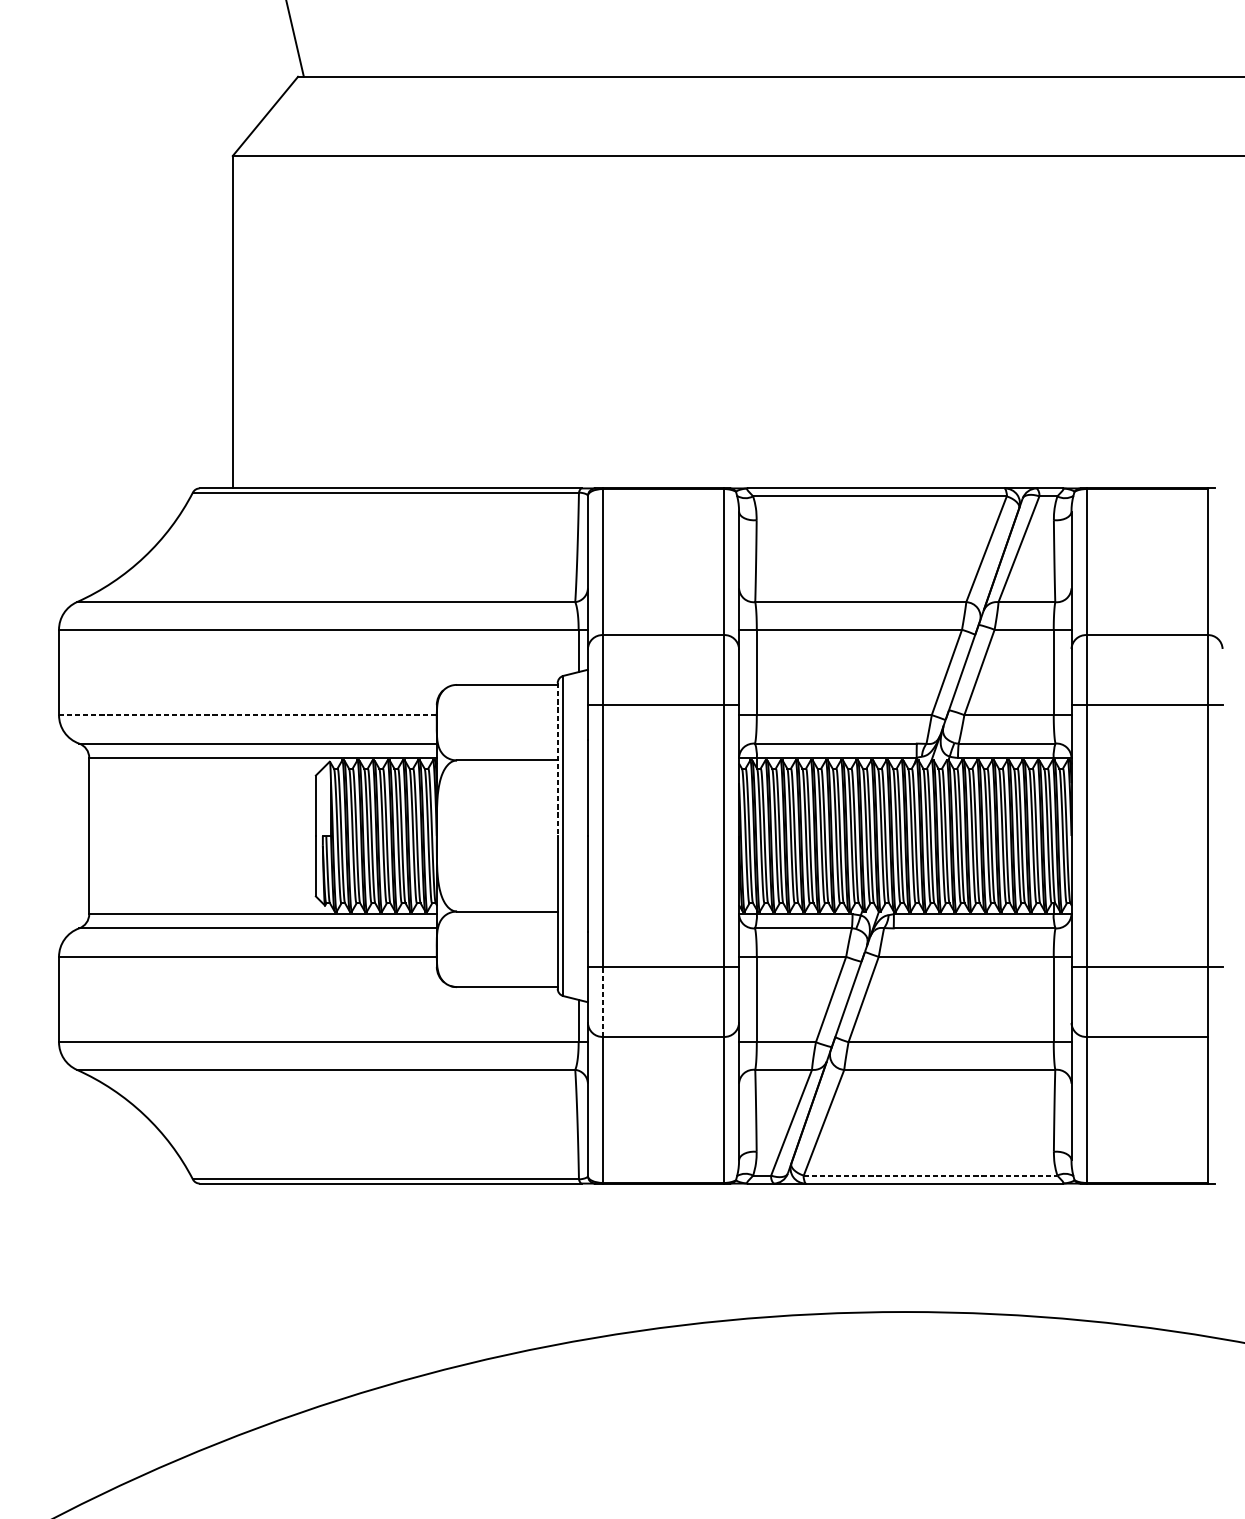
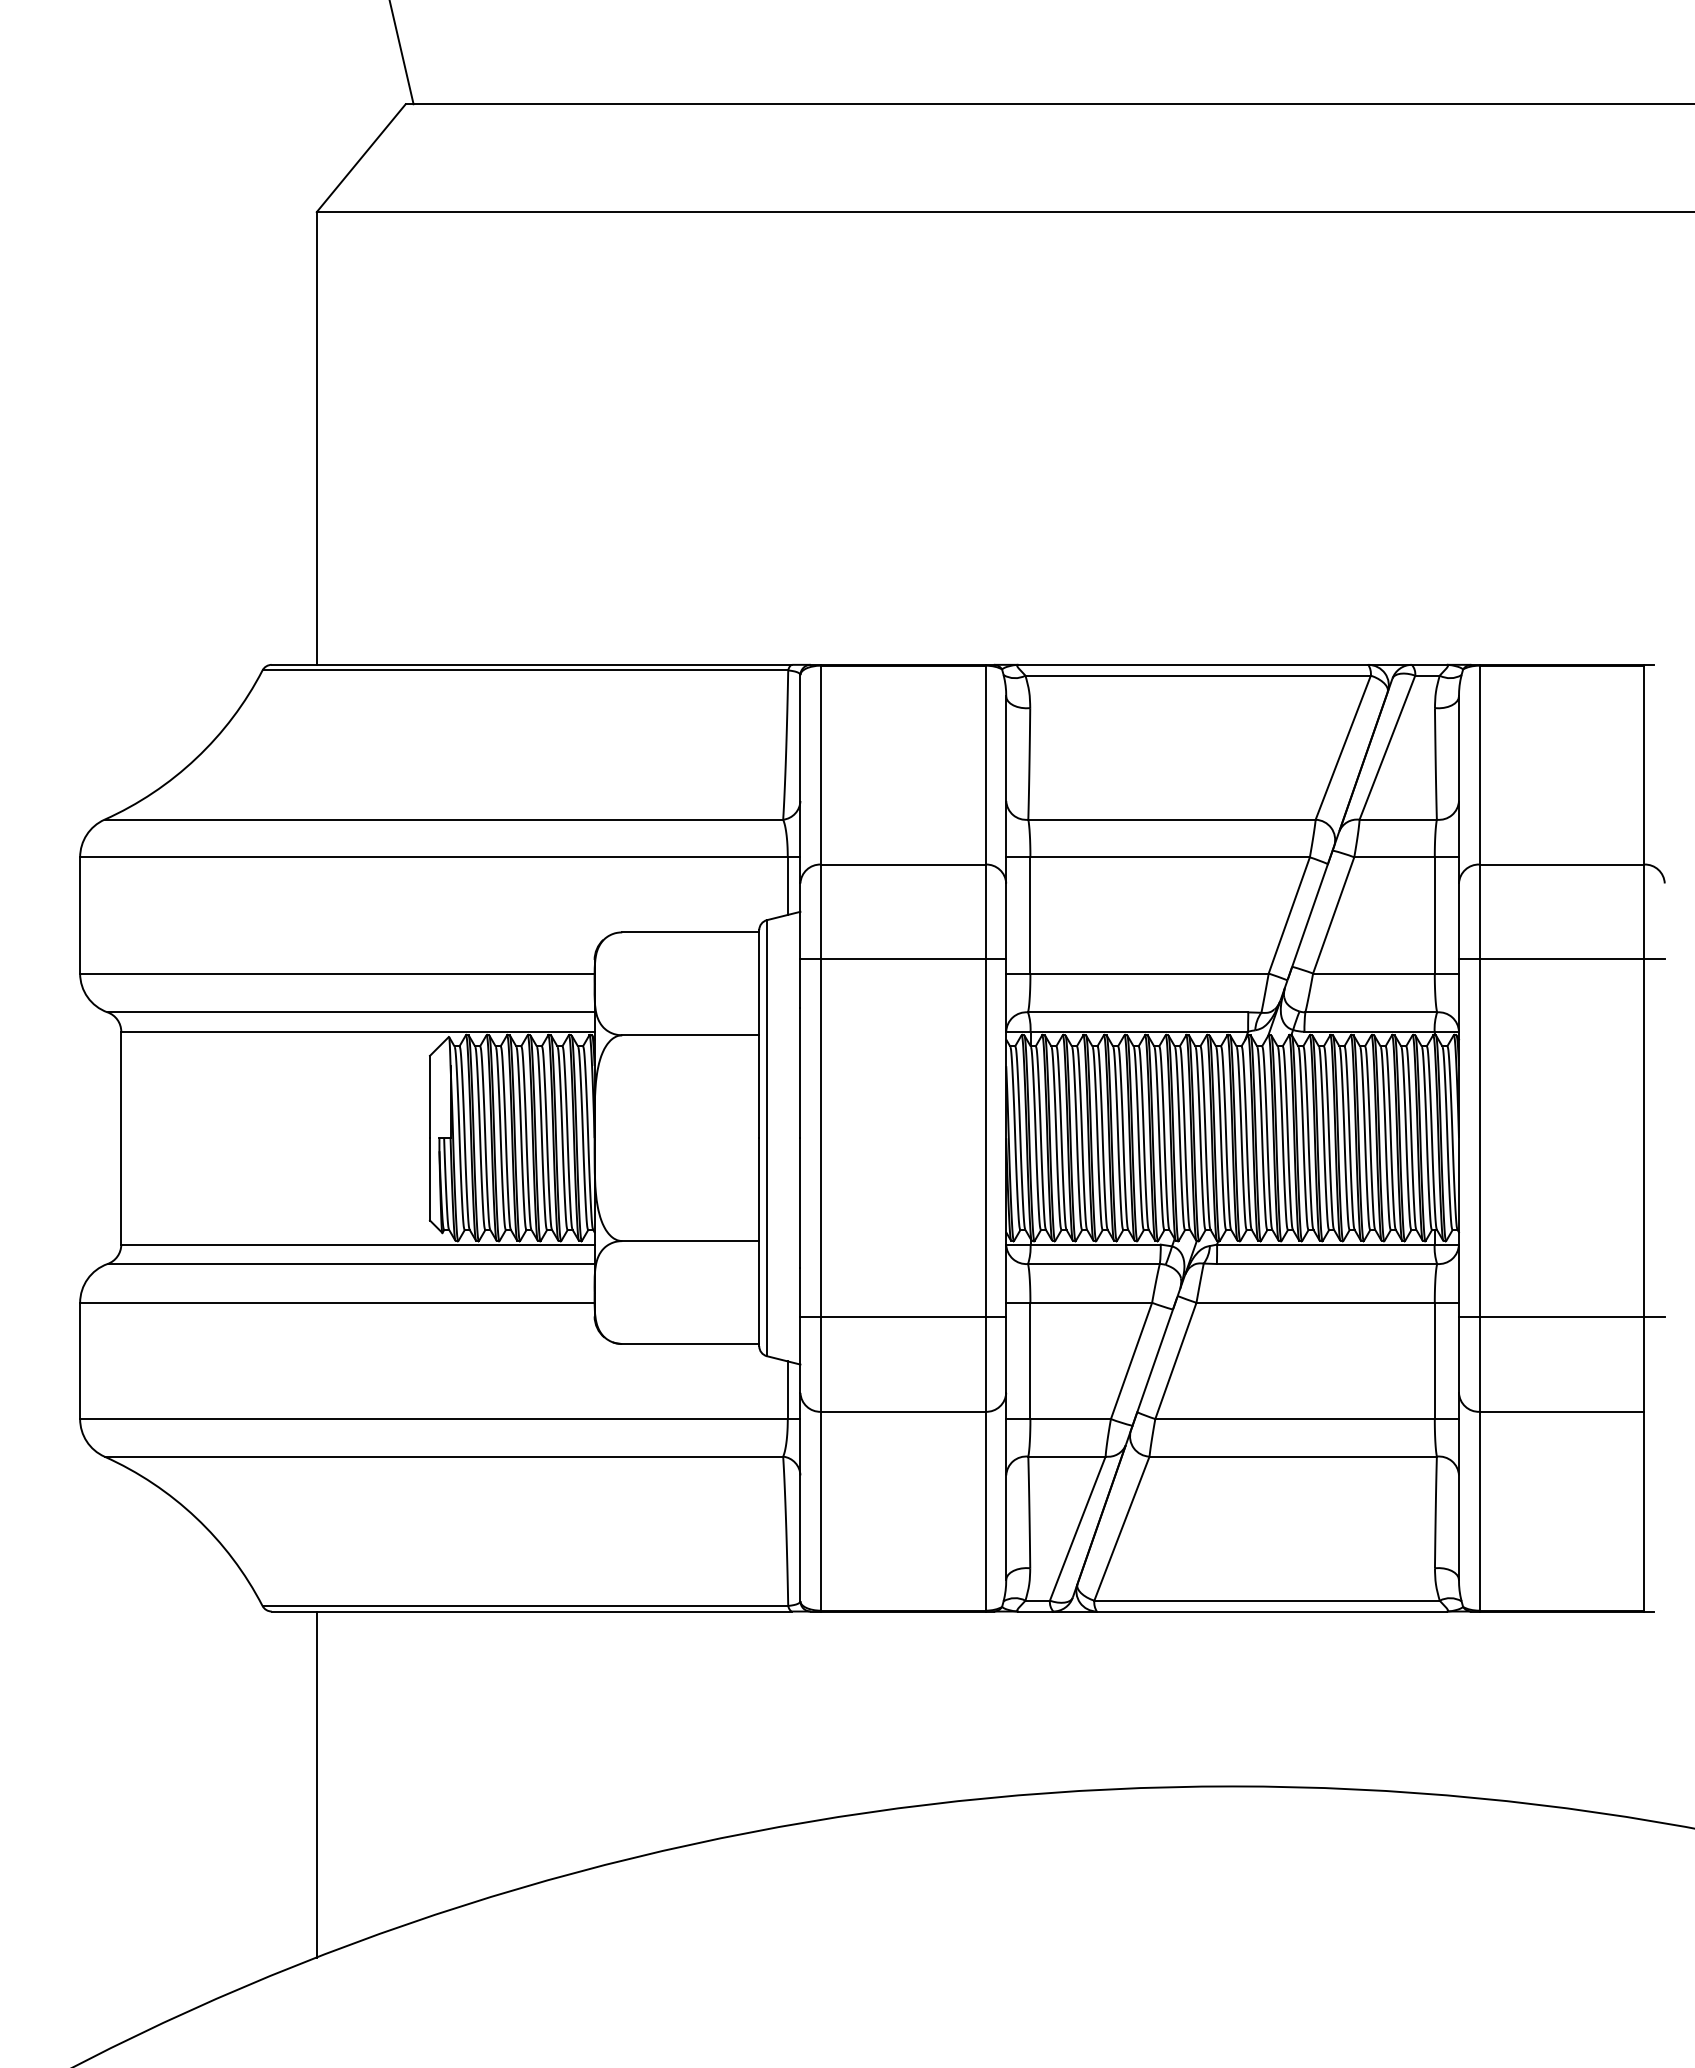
line: (248, 715) -> (337, 973), dashed -> solid
line: (557, 759) -> (759, 1034), dashed -> solid
line: (603, 1002) -> (821, 1365), dashed -> solid
line: (930, 1175) -> (1267, 1600), dashed -> solid
line: (232, 1310) -> (316, 1784), added

